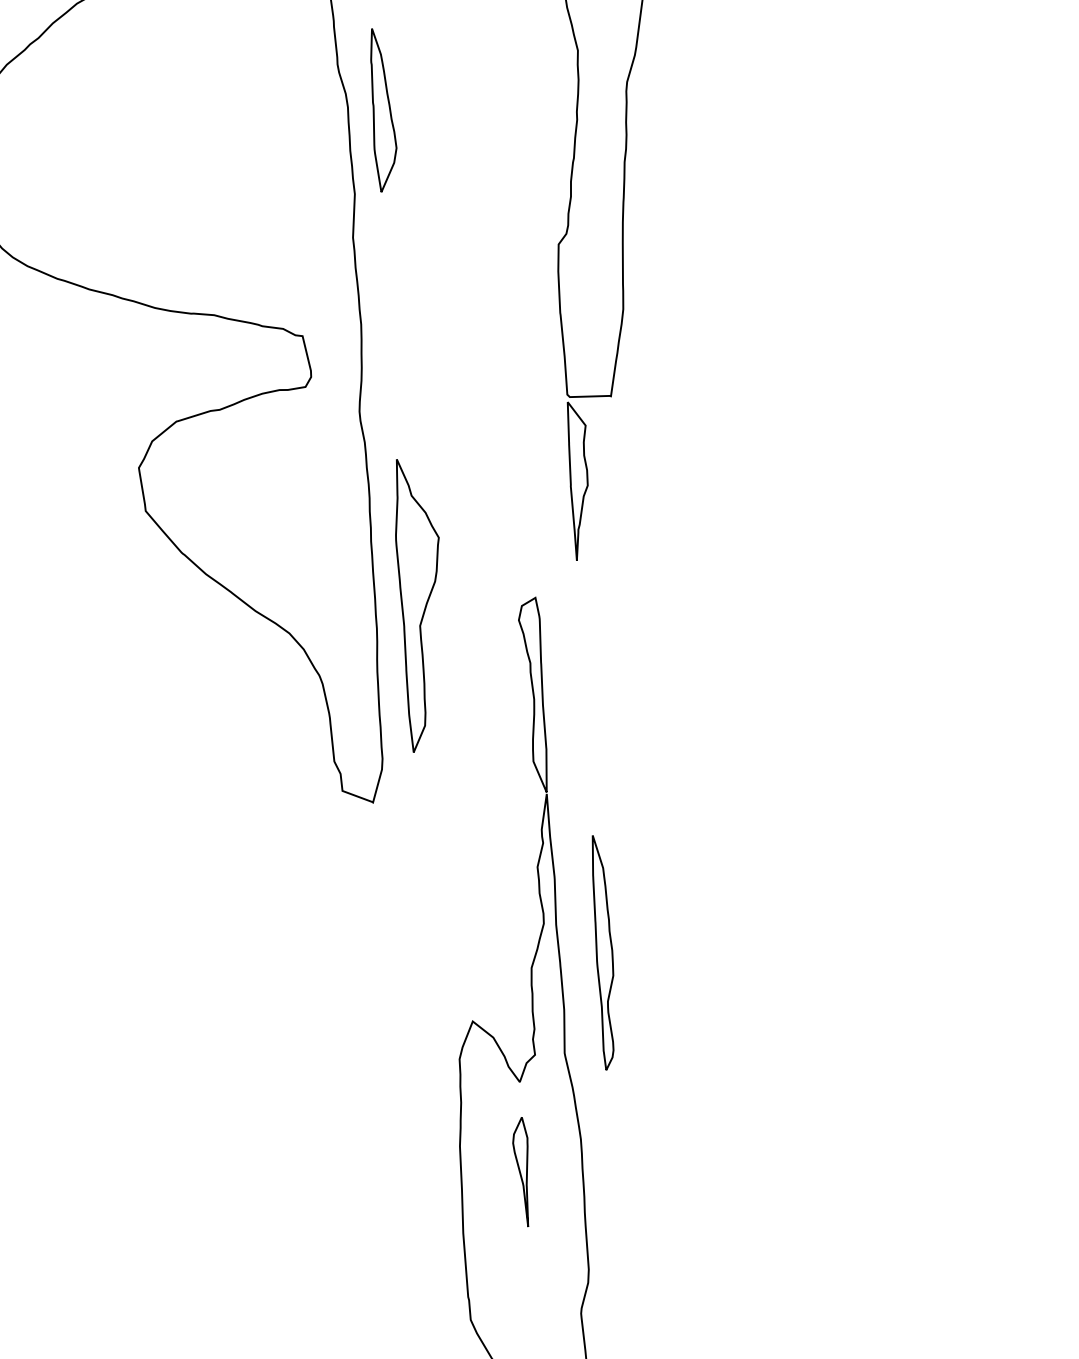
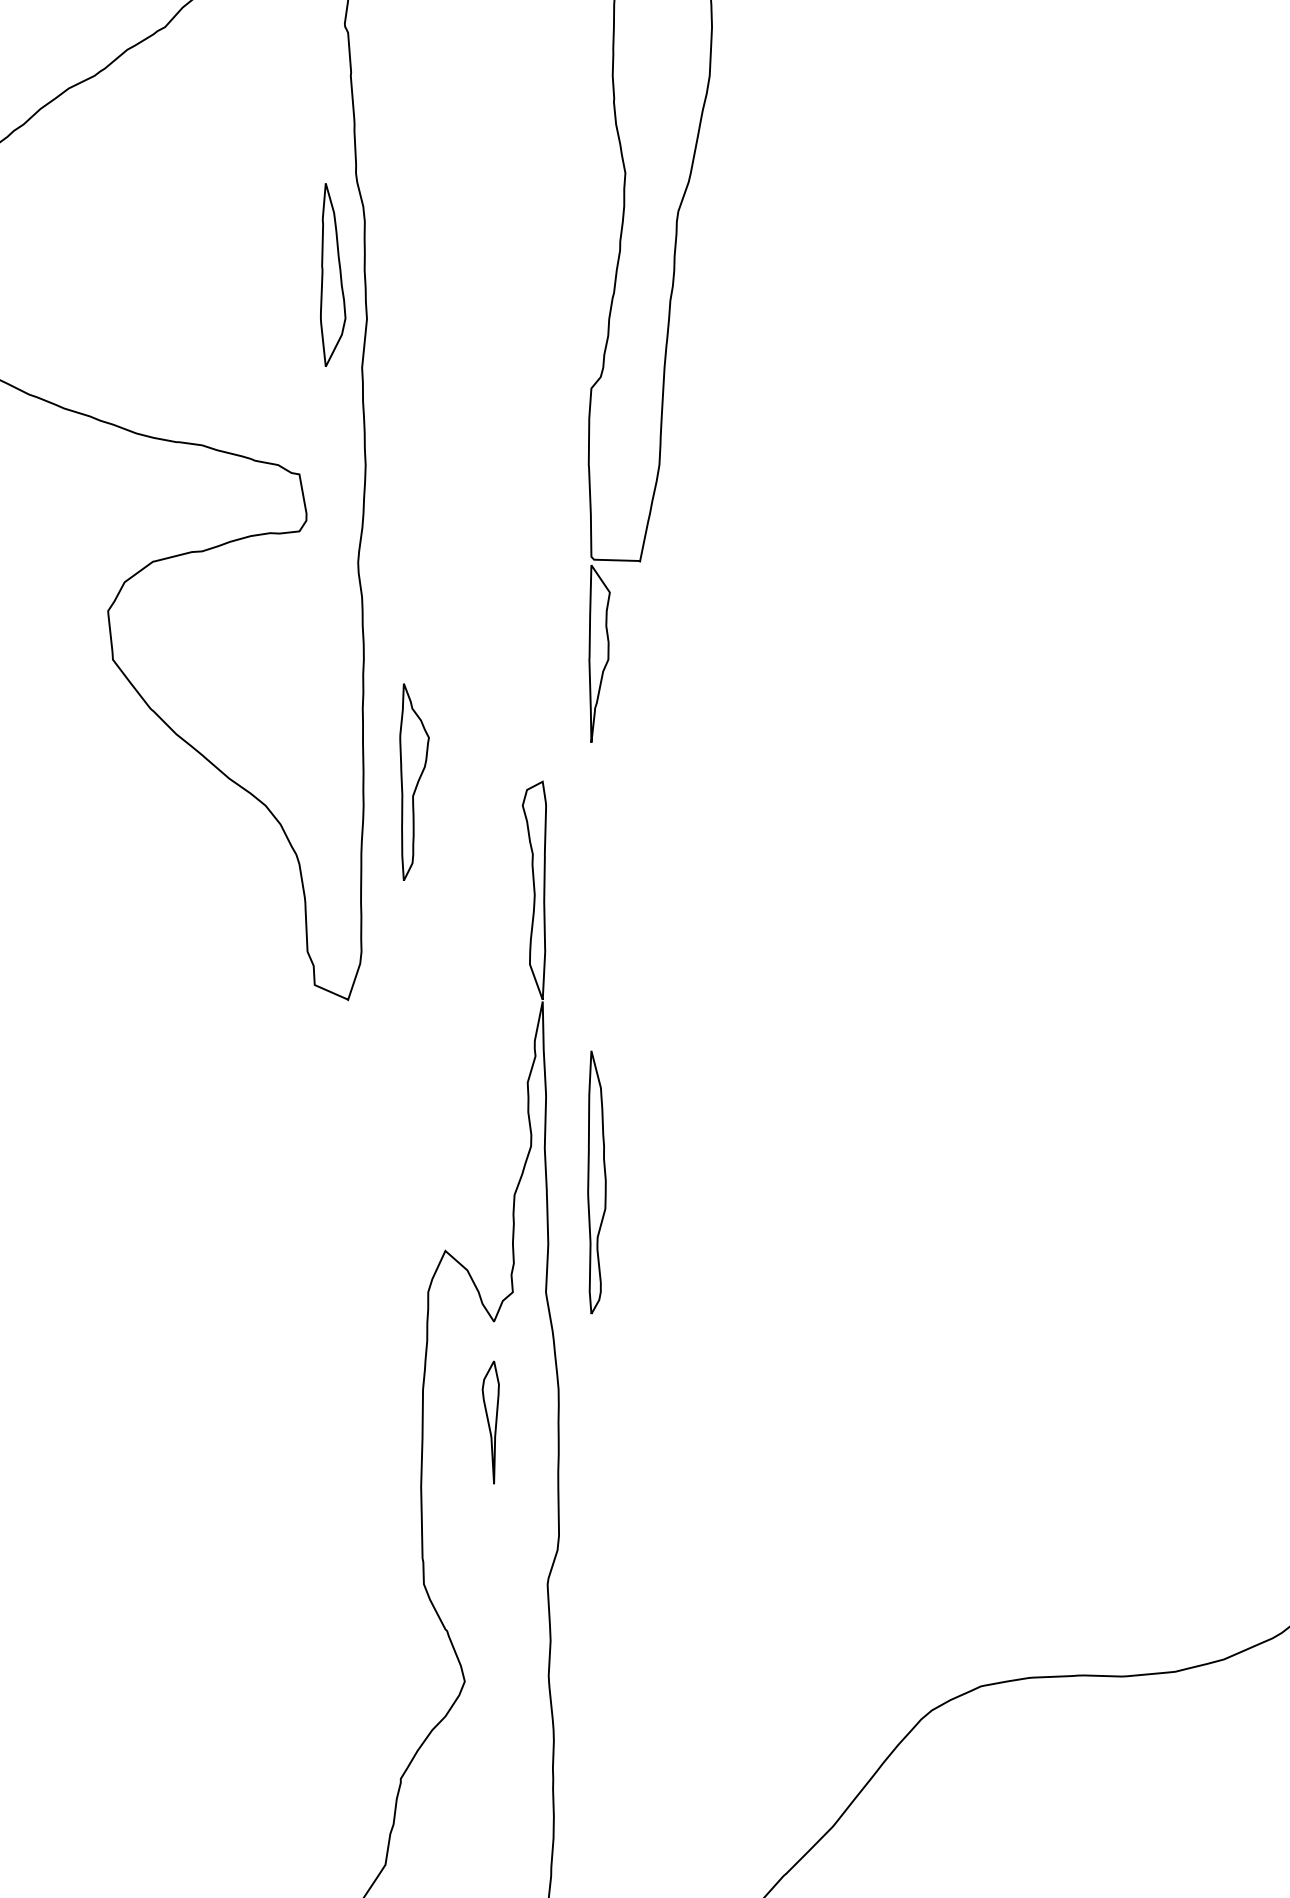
part: (383, 109) -> (333, 274), moved
part: (421, 604) -> (414, 781), size x0.6

